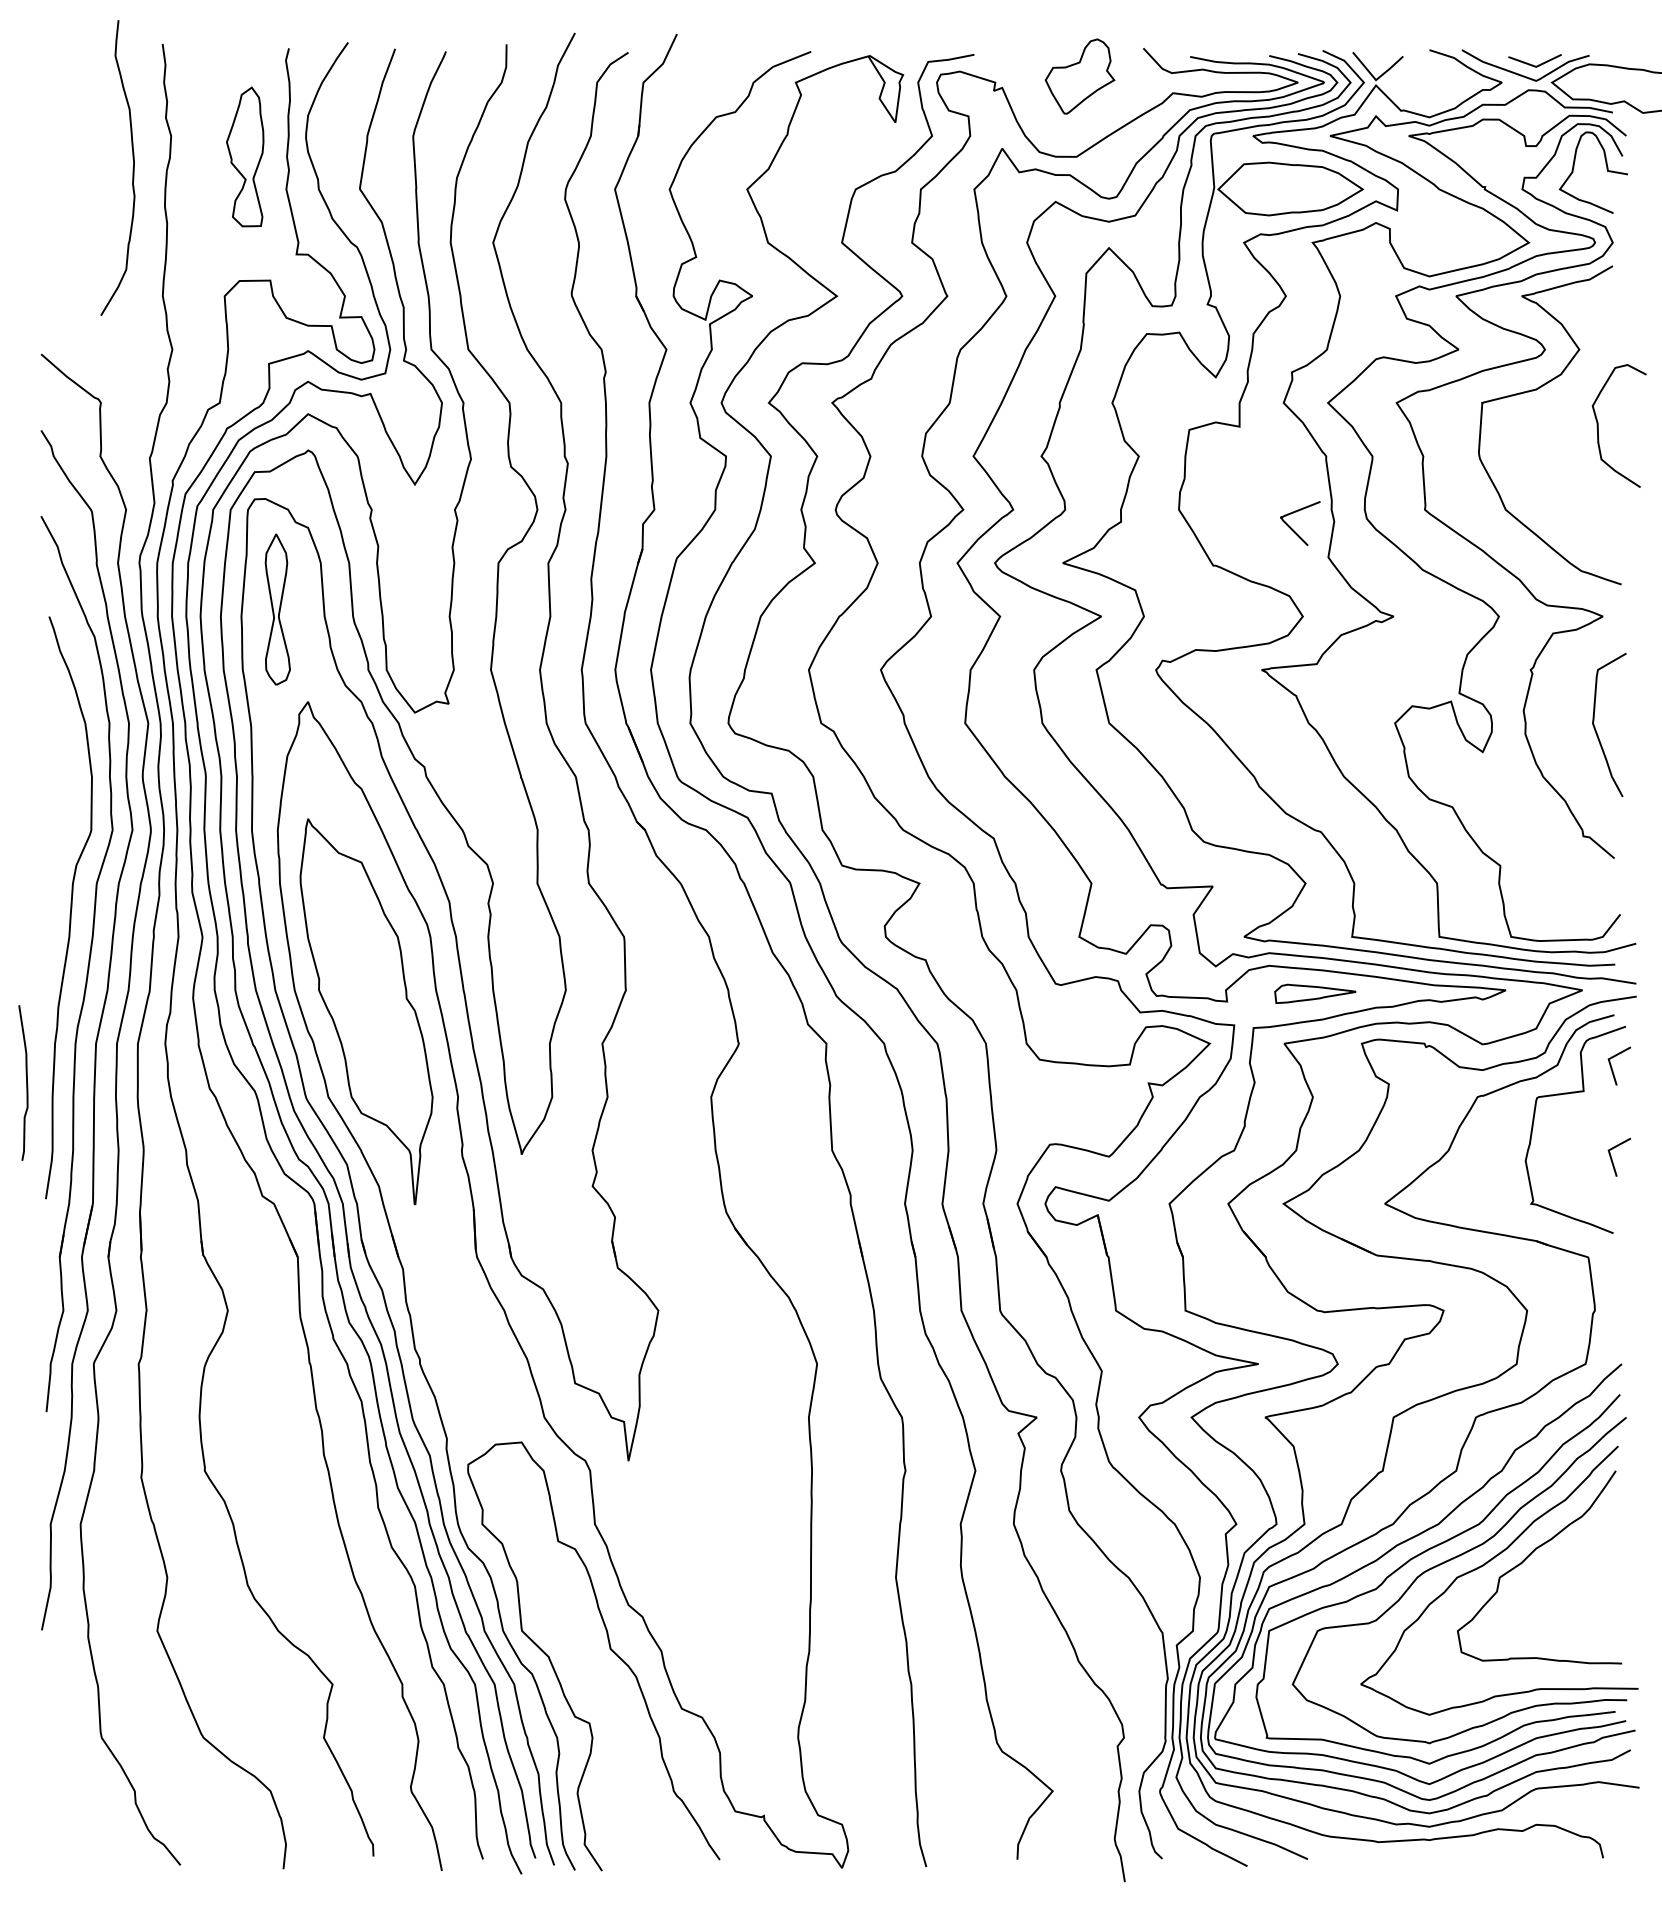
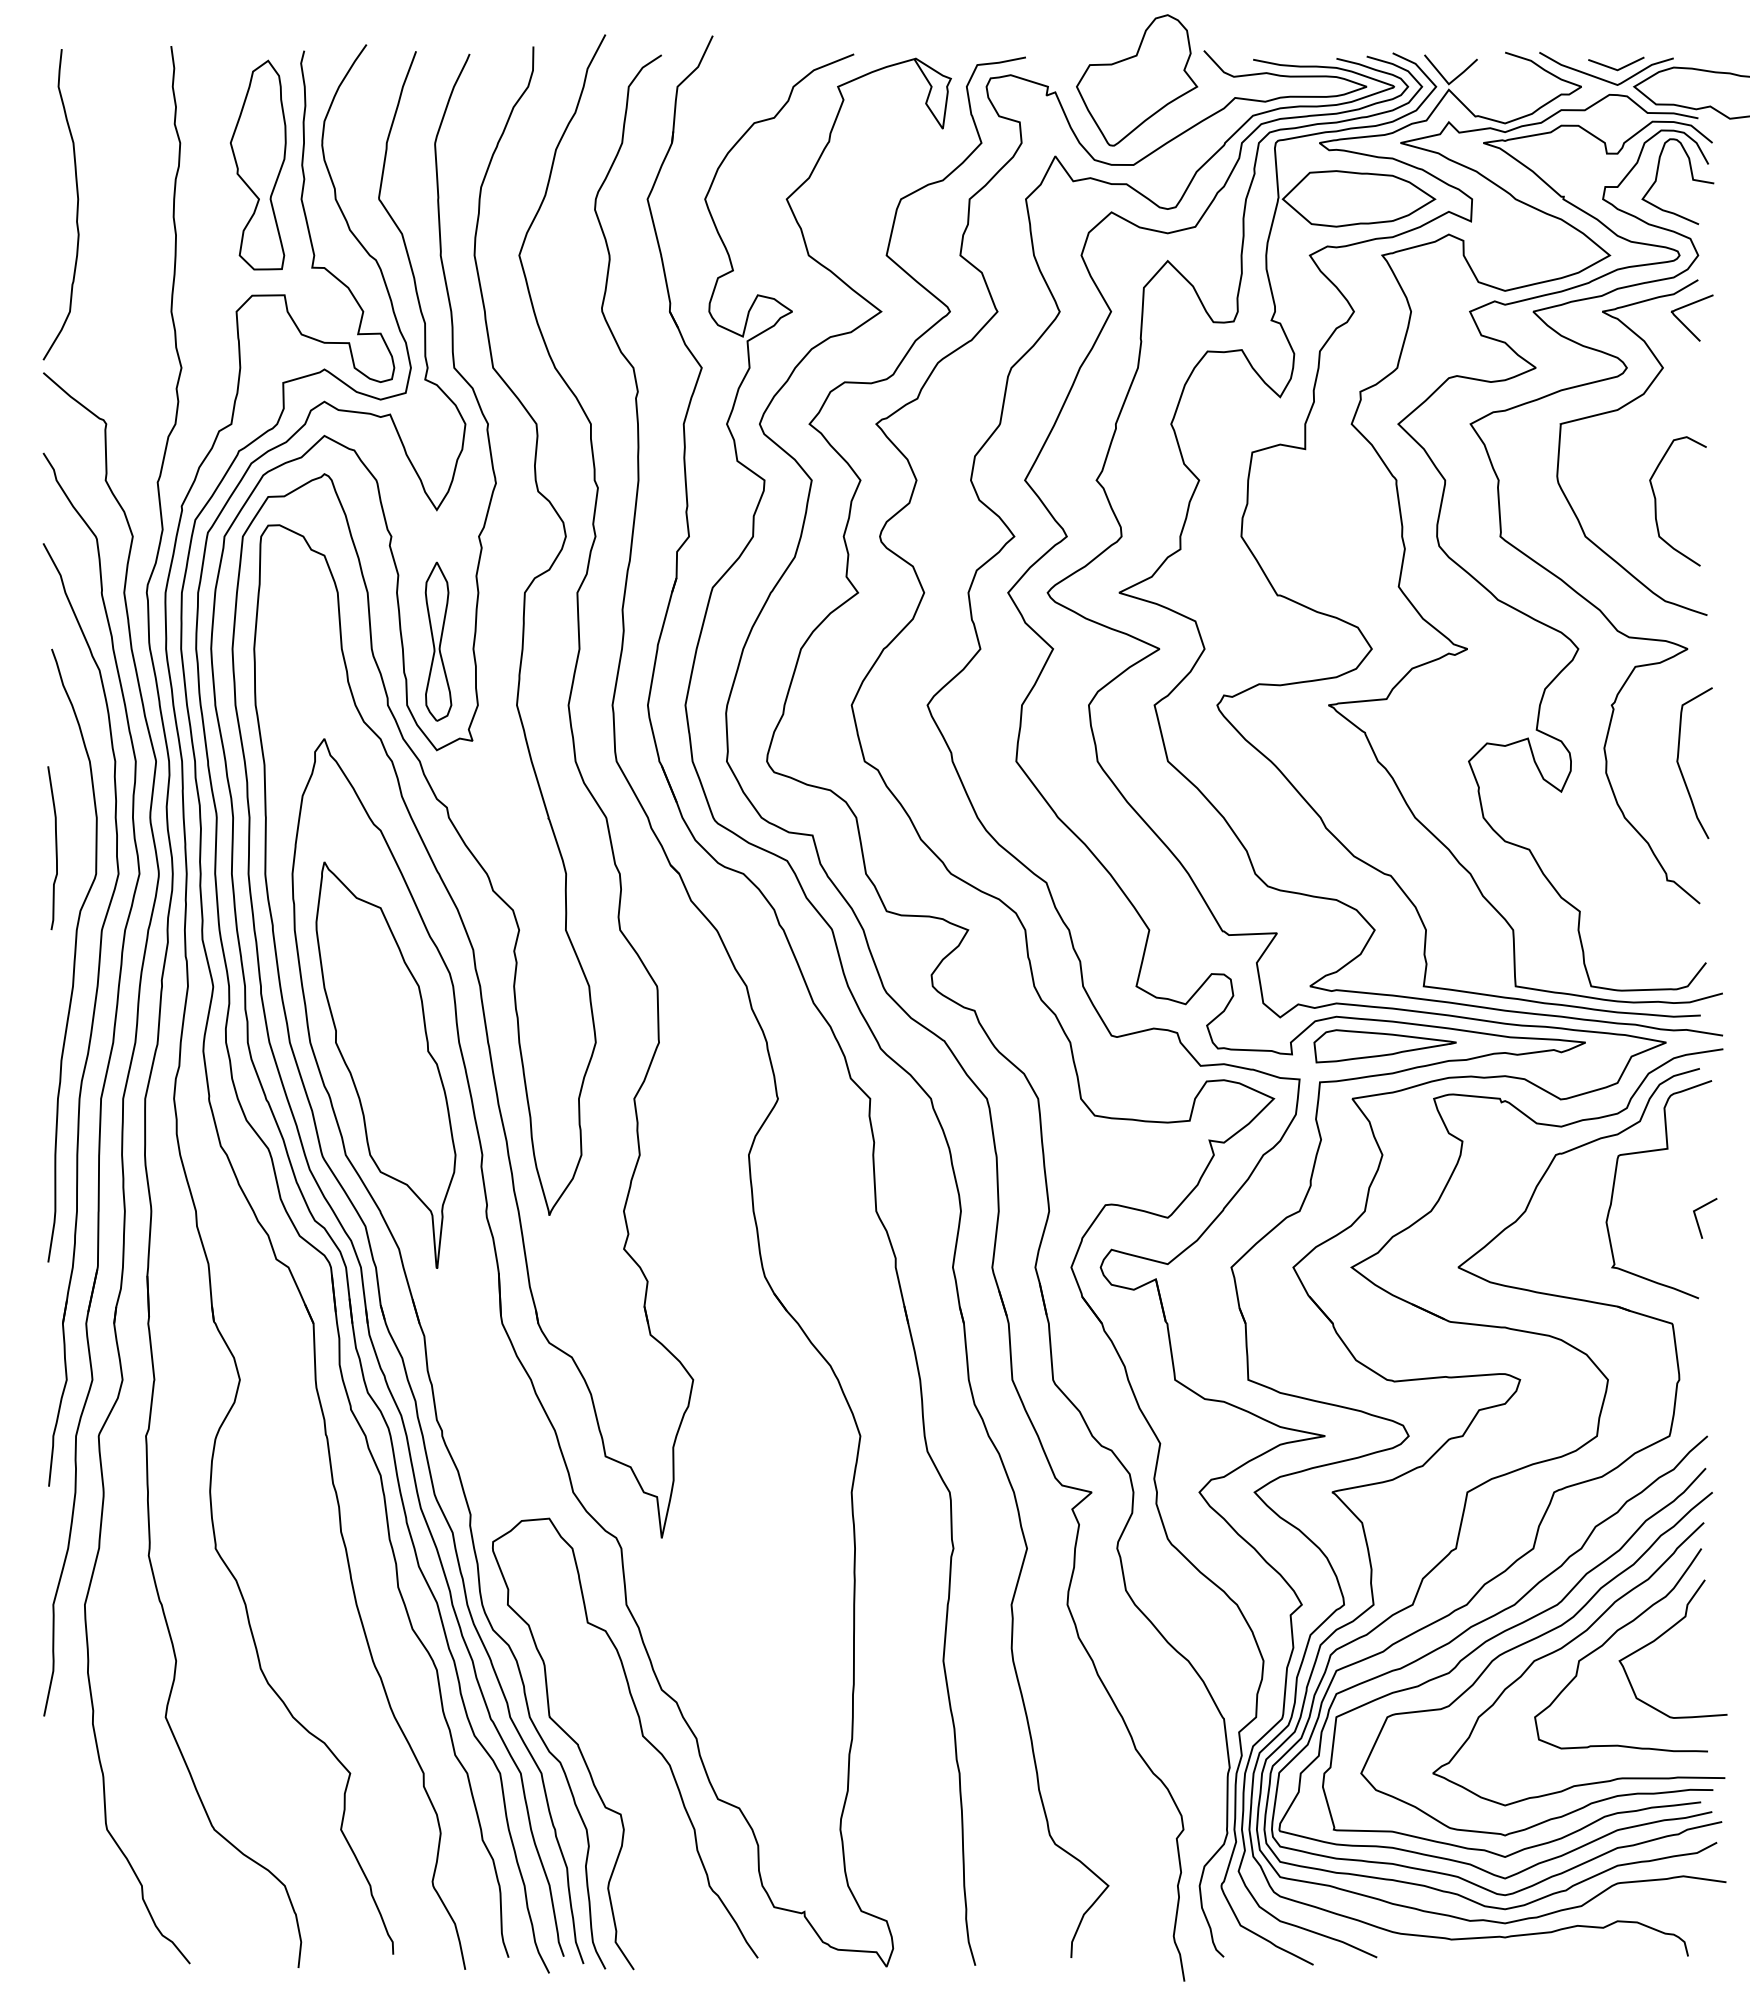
part: (1080, 76) -> (1137, 80), size x1.67
part: (244, 156) -> (257, 164), size x1.43
curve: (132, 169) -> (76, 206), moved
curve: (1598, 426) -> (1656, 501), moved
curve: (1293, 529) -> (1684, 324), moved
part: (277, 609) -> (438, 641), moved
part: (1314, 994) -> (1384, 1046), size x1.67
line: (1612, 1066) -> (1697, 1122), removed
curve: (26, 1083) -> (55, 848), moved
curve: (1580, 1552) -> (1664, 1634), added

